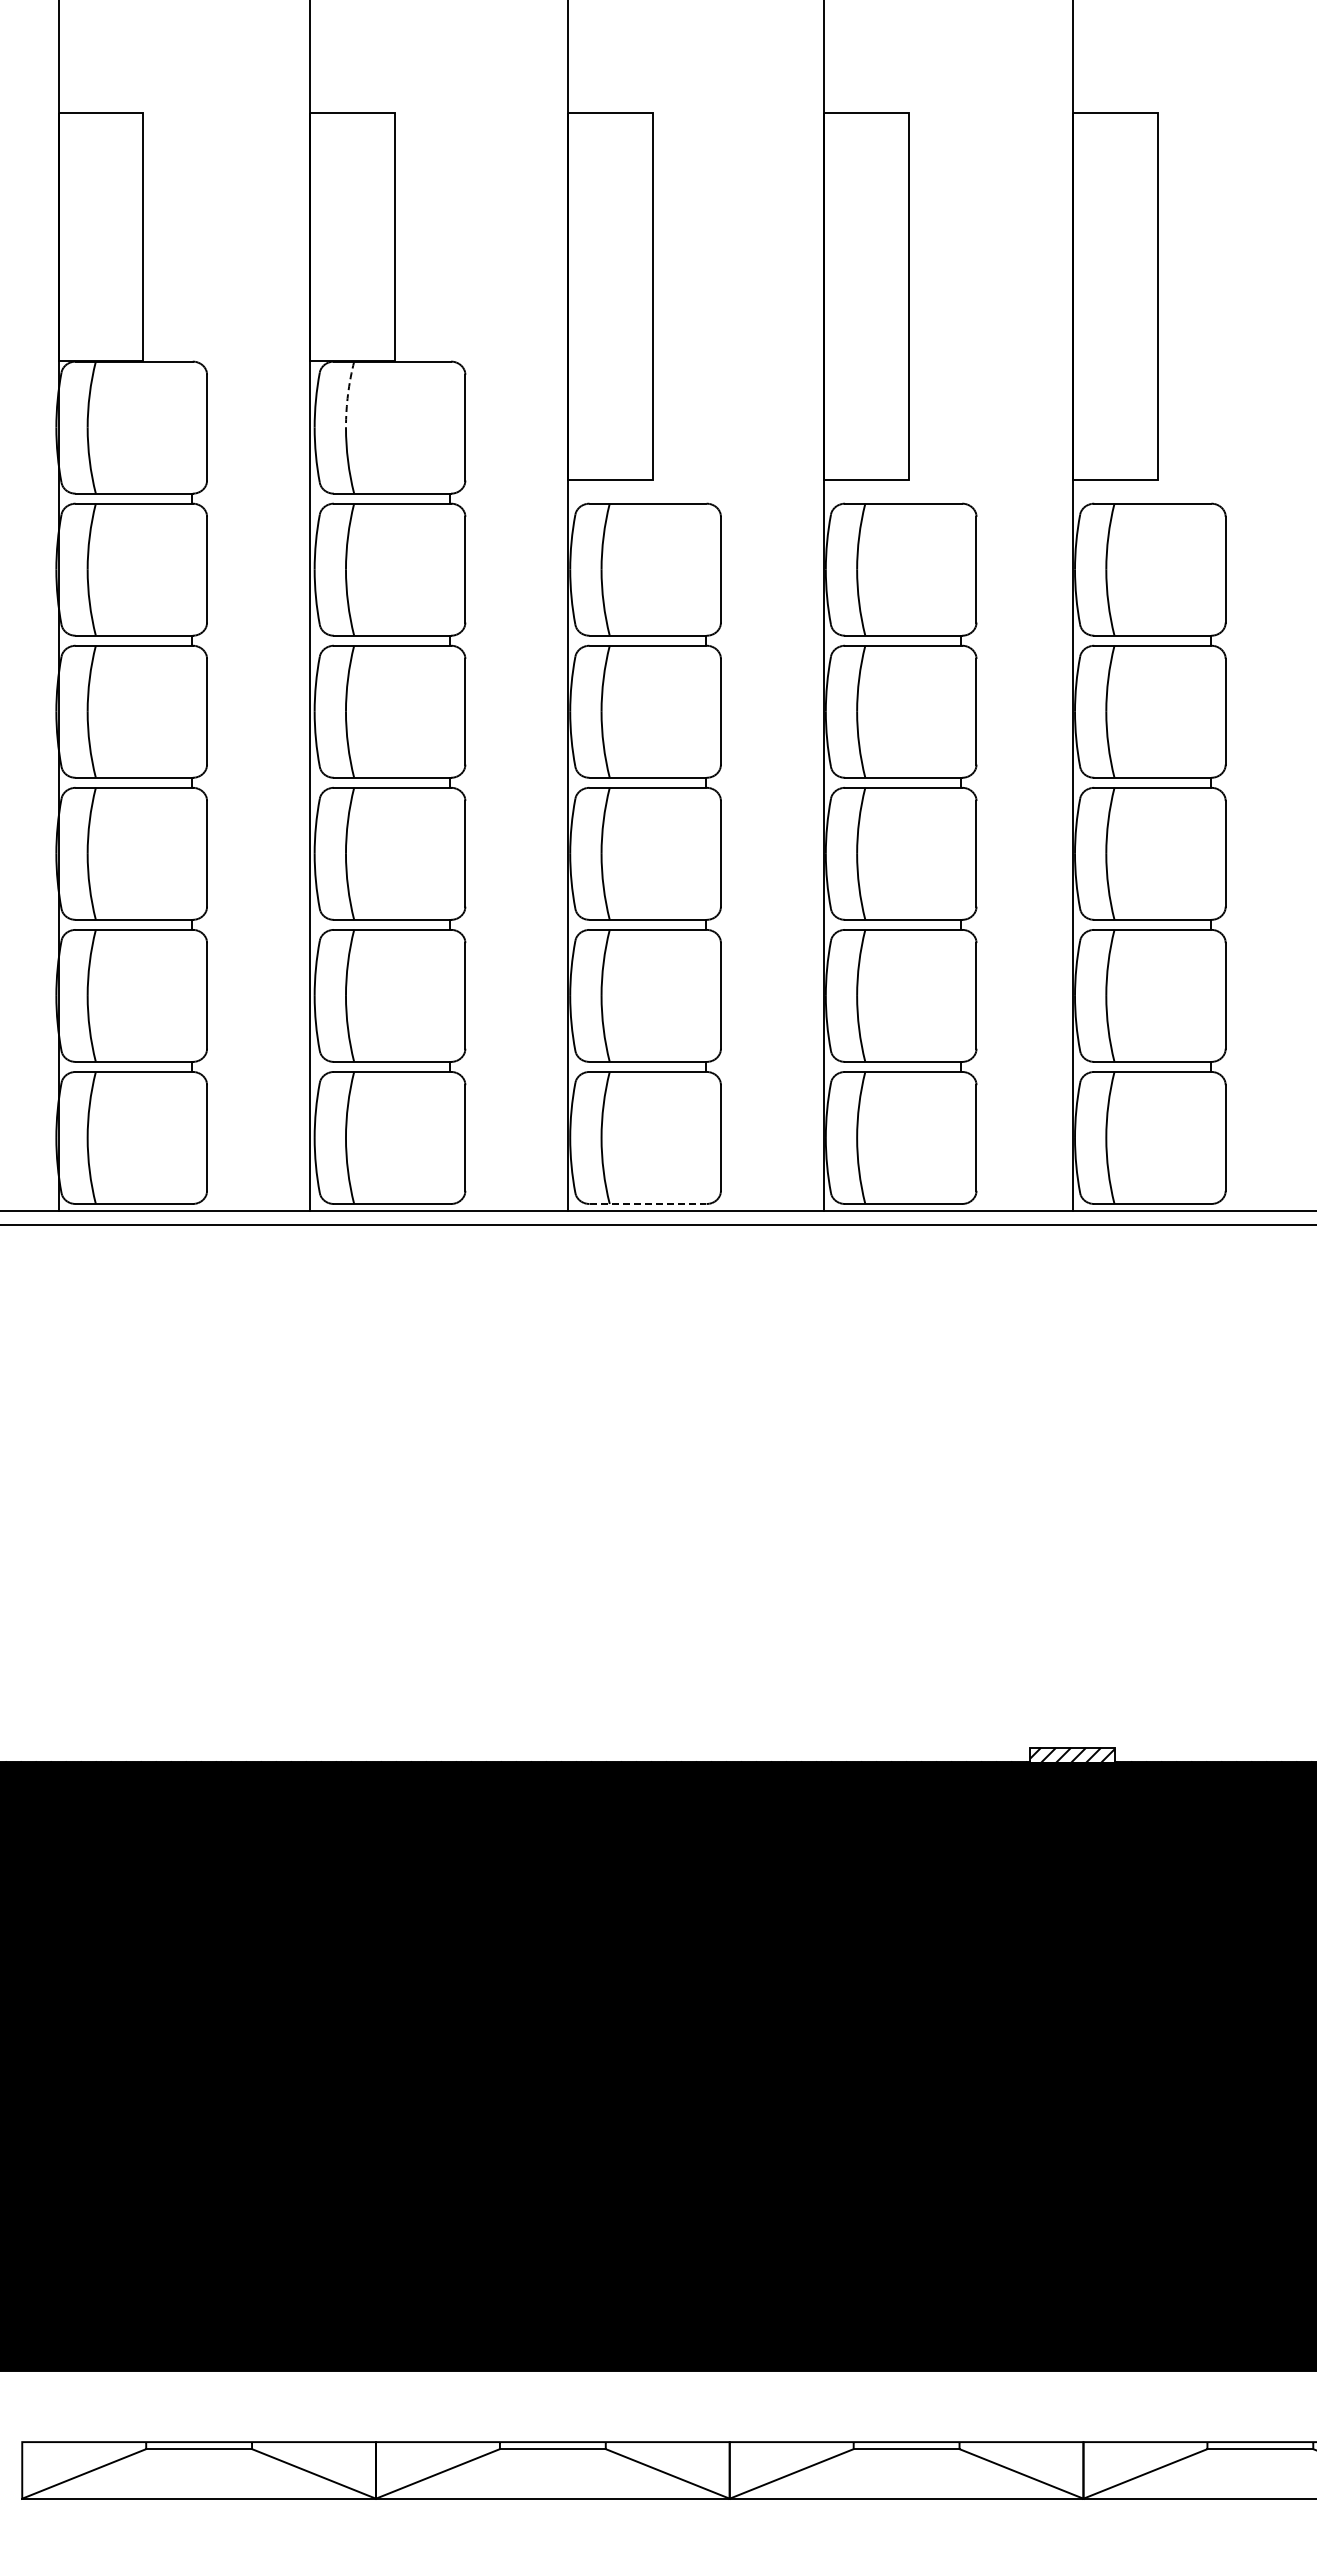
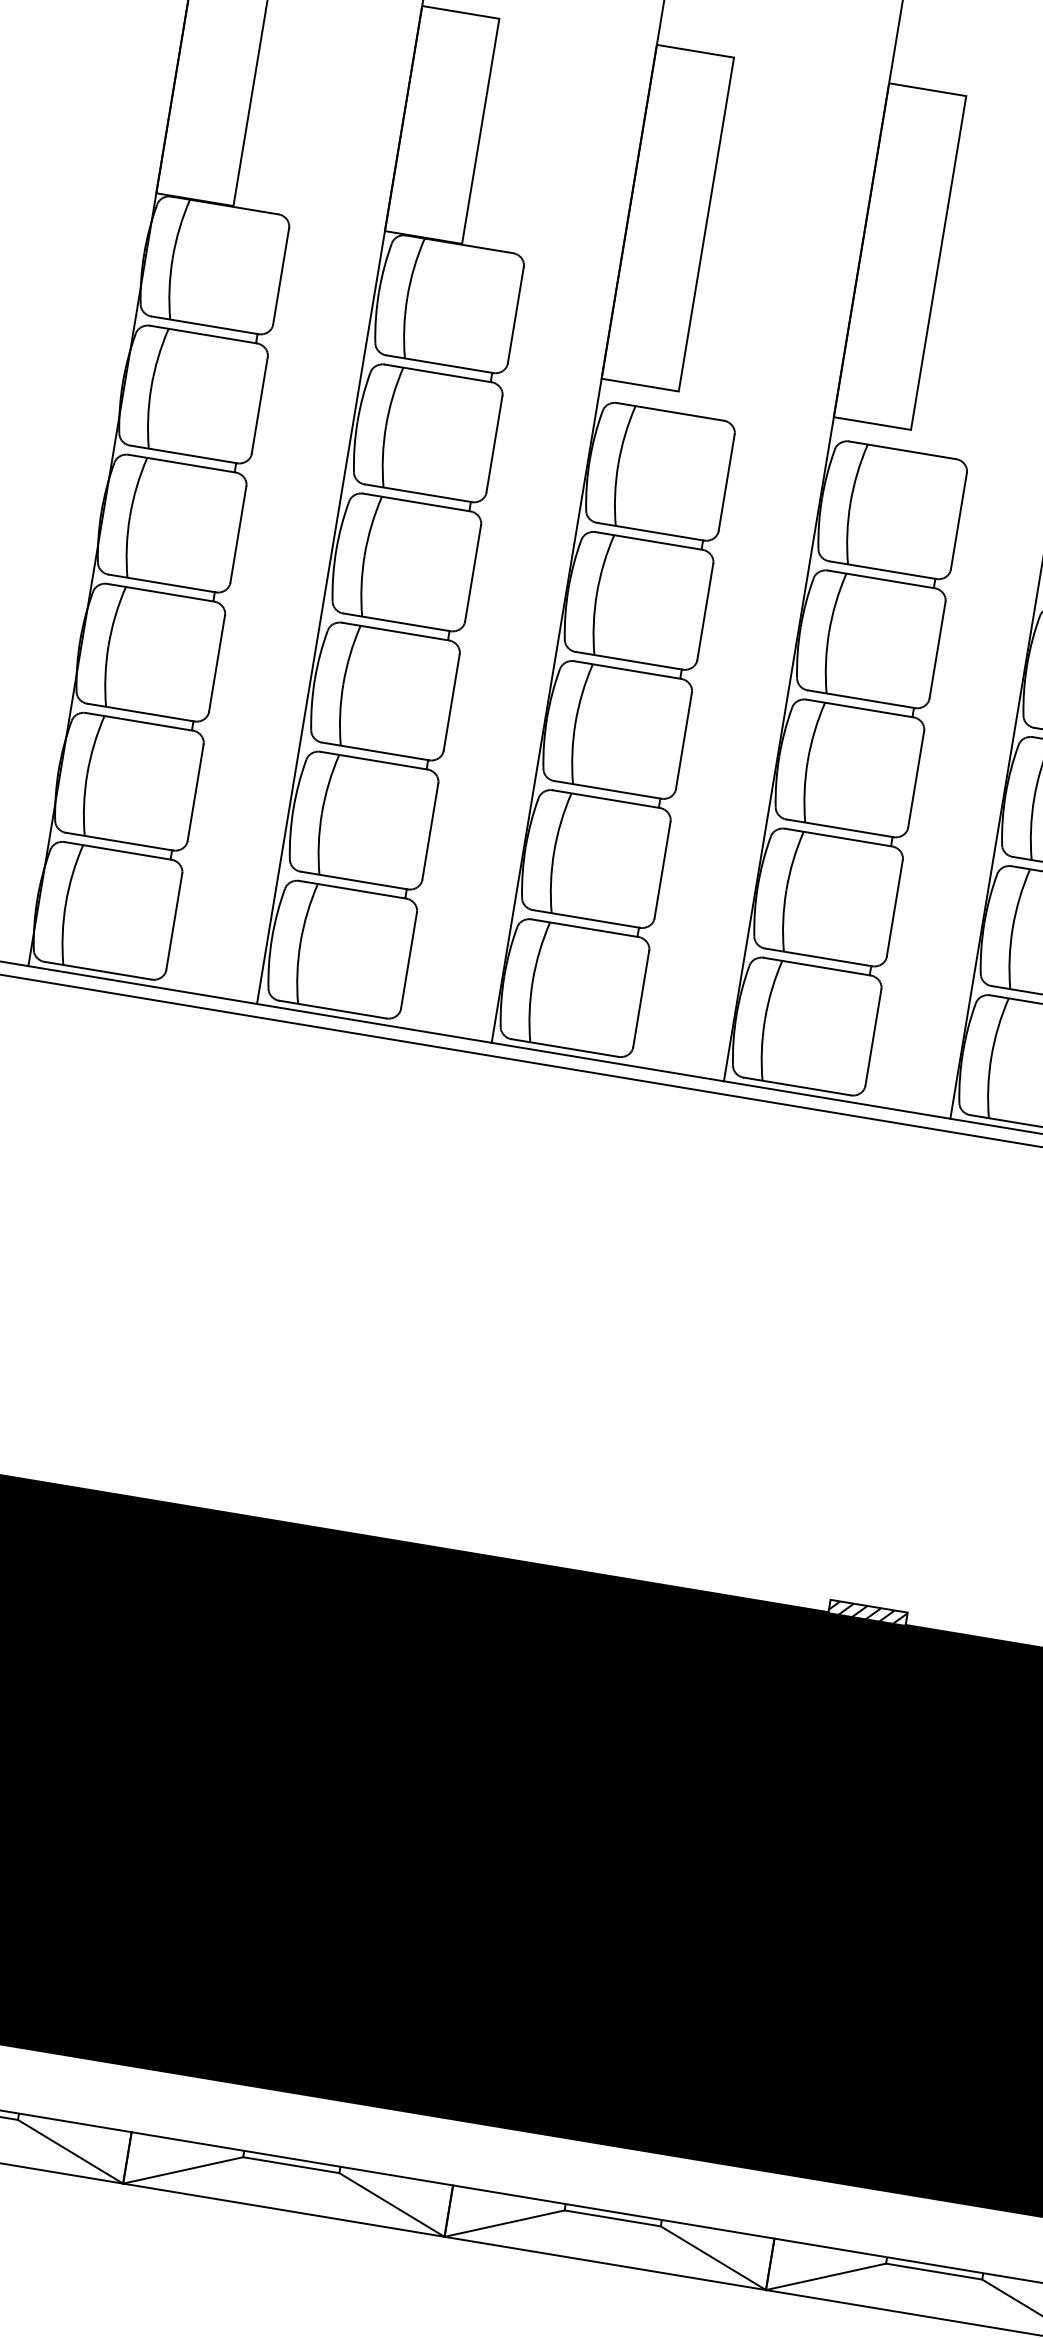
arc: (348, 394) -> (414, 267), dashed -> solid
line: (648, 1203) -> (565, 1047), dashed -> solid

